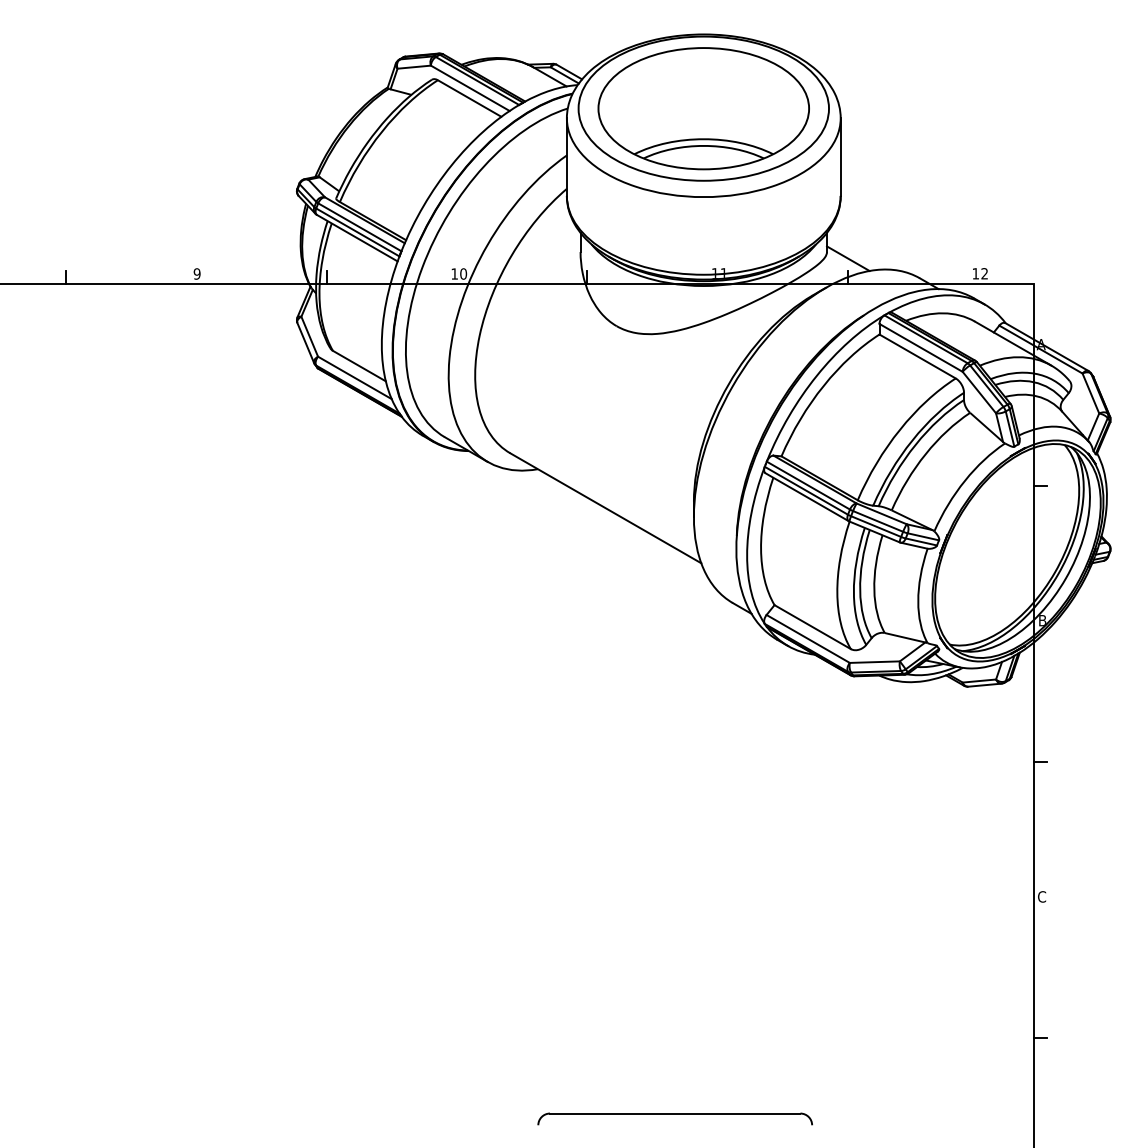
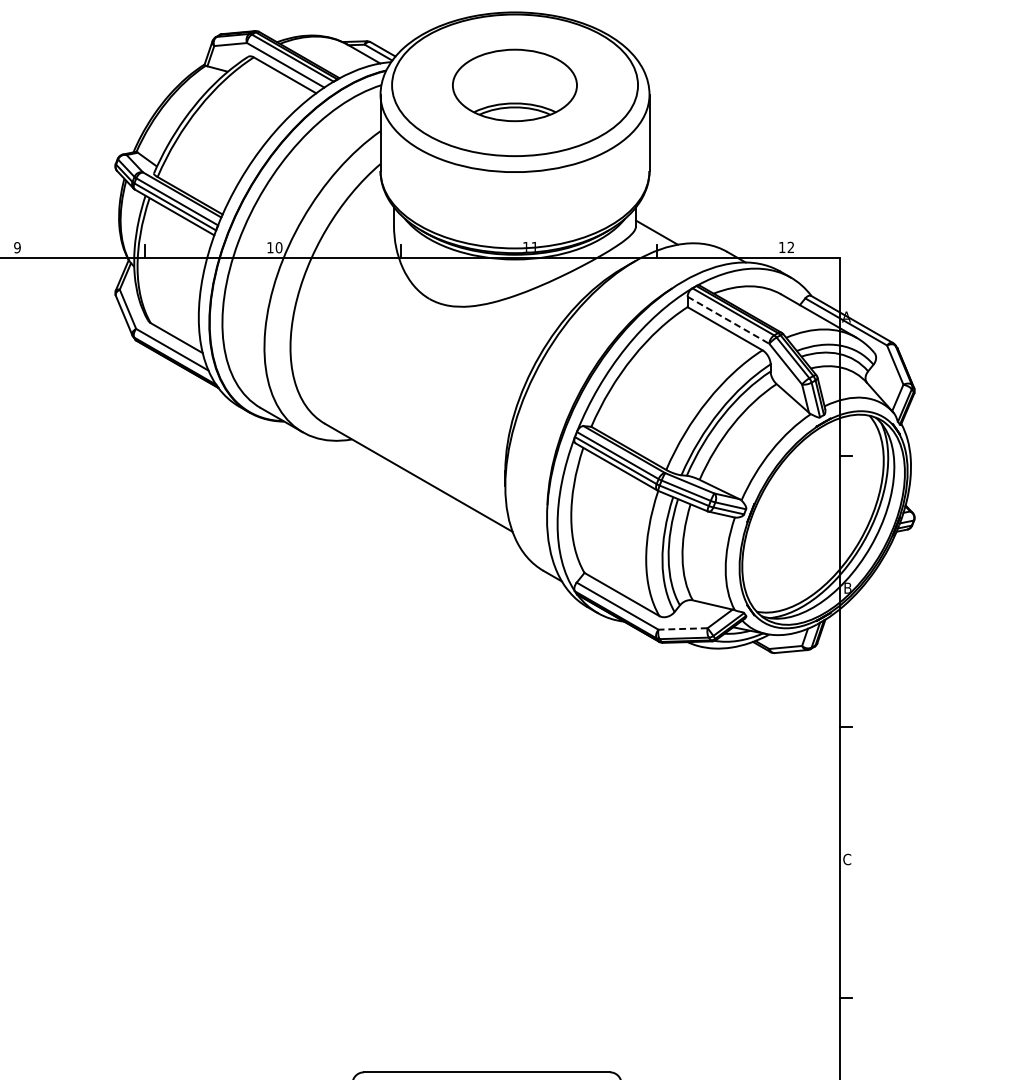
part: (703, 108) -> (514, 85), size x0.6
line: (921, 348) -> (728, 320), solid -> dashed
line: (874, 662) -> (682, 629), solid -> dashed

